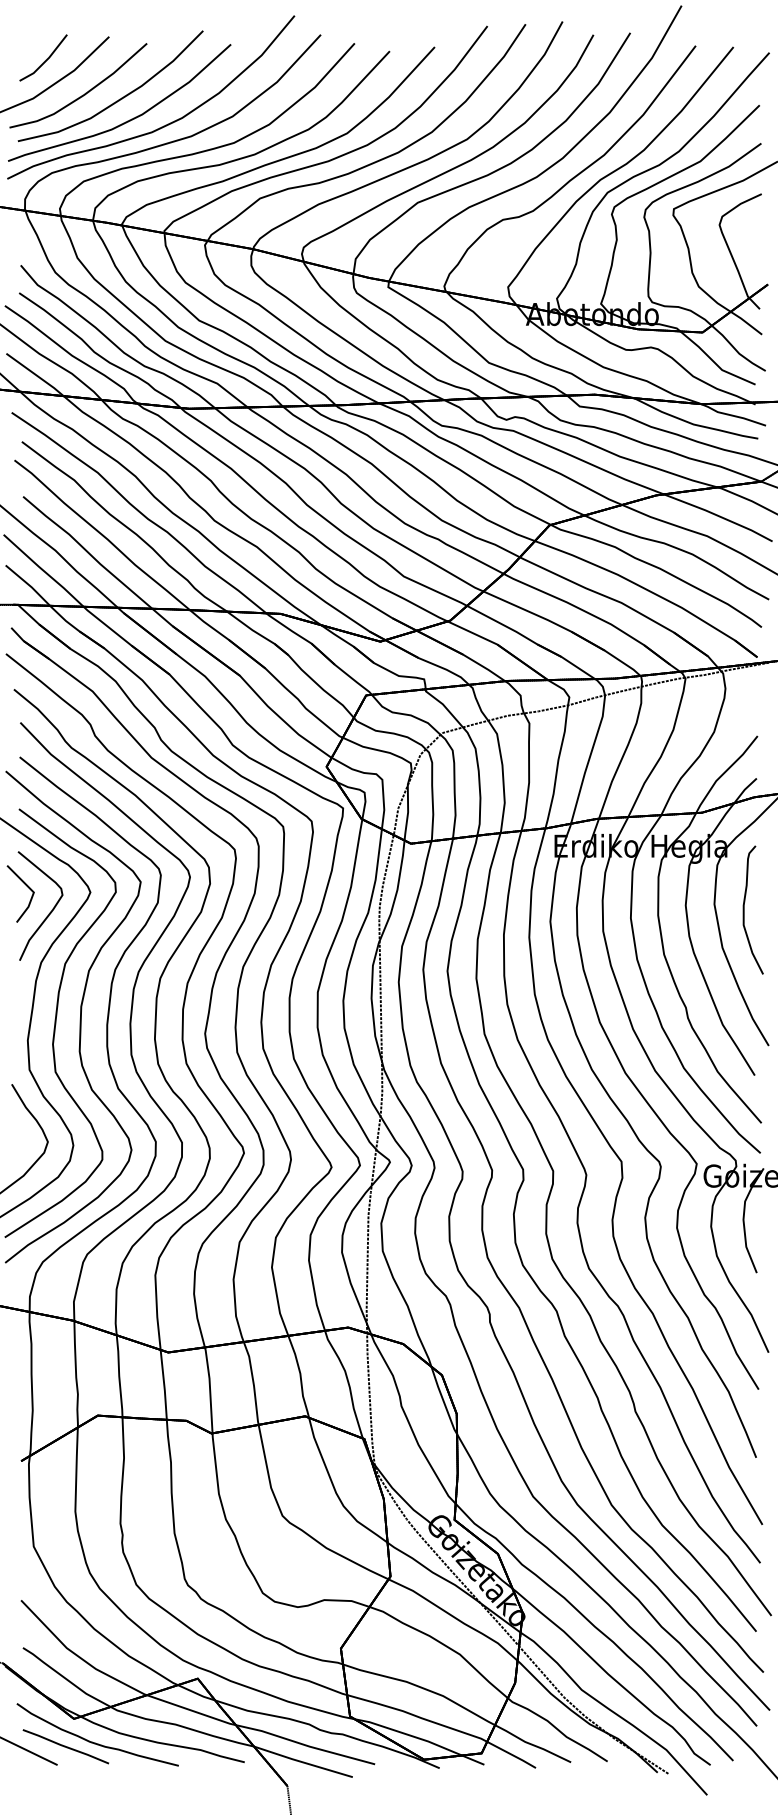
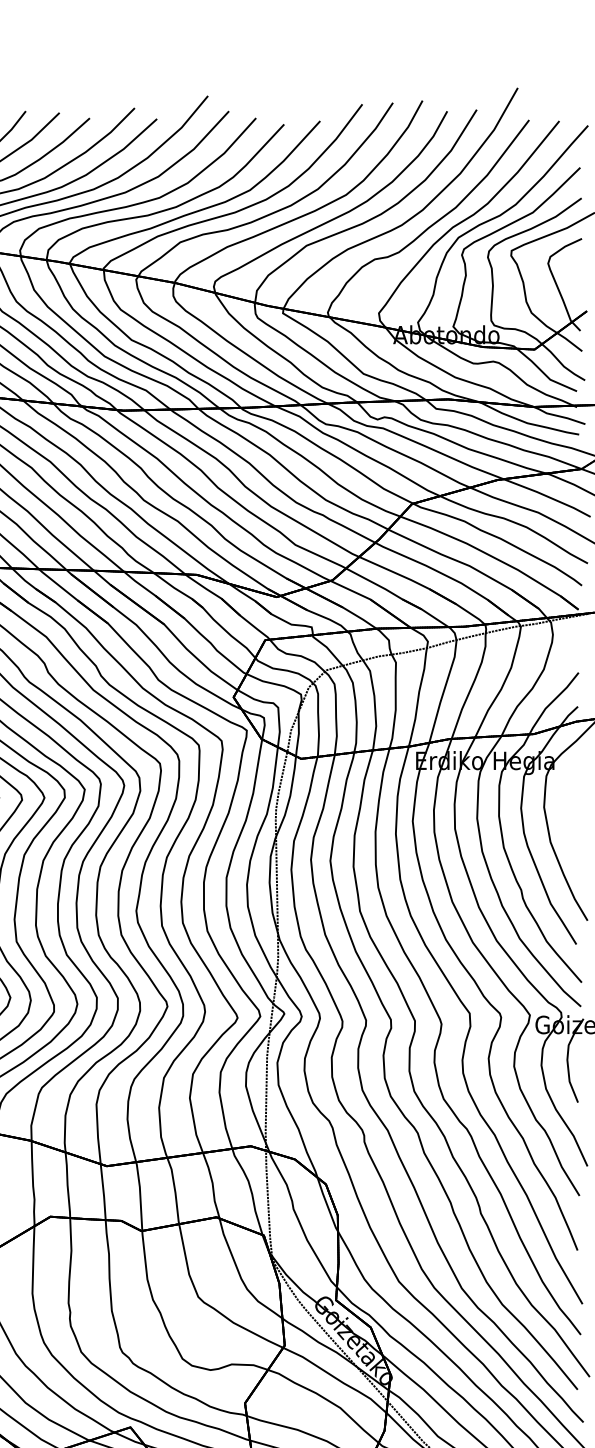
curve: (744, 909) -> (568, 811), removed

